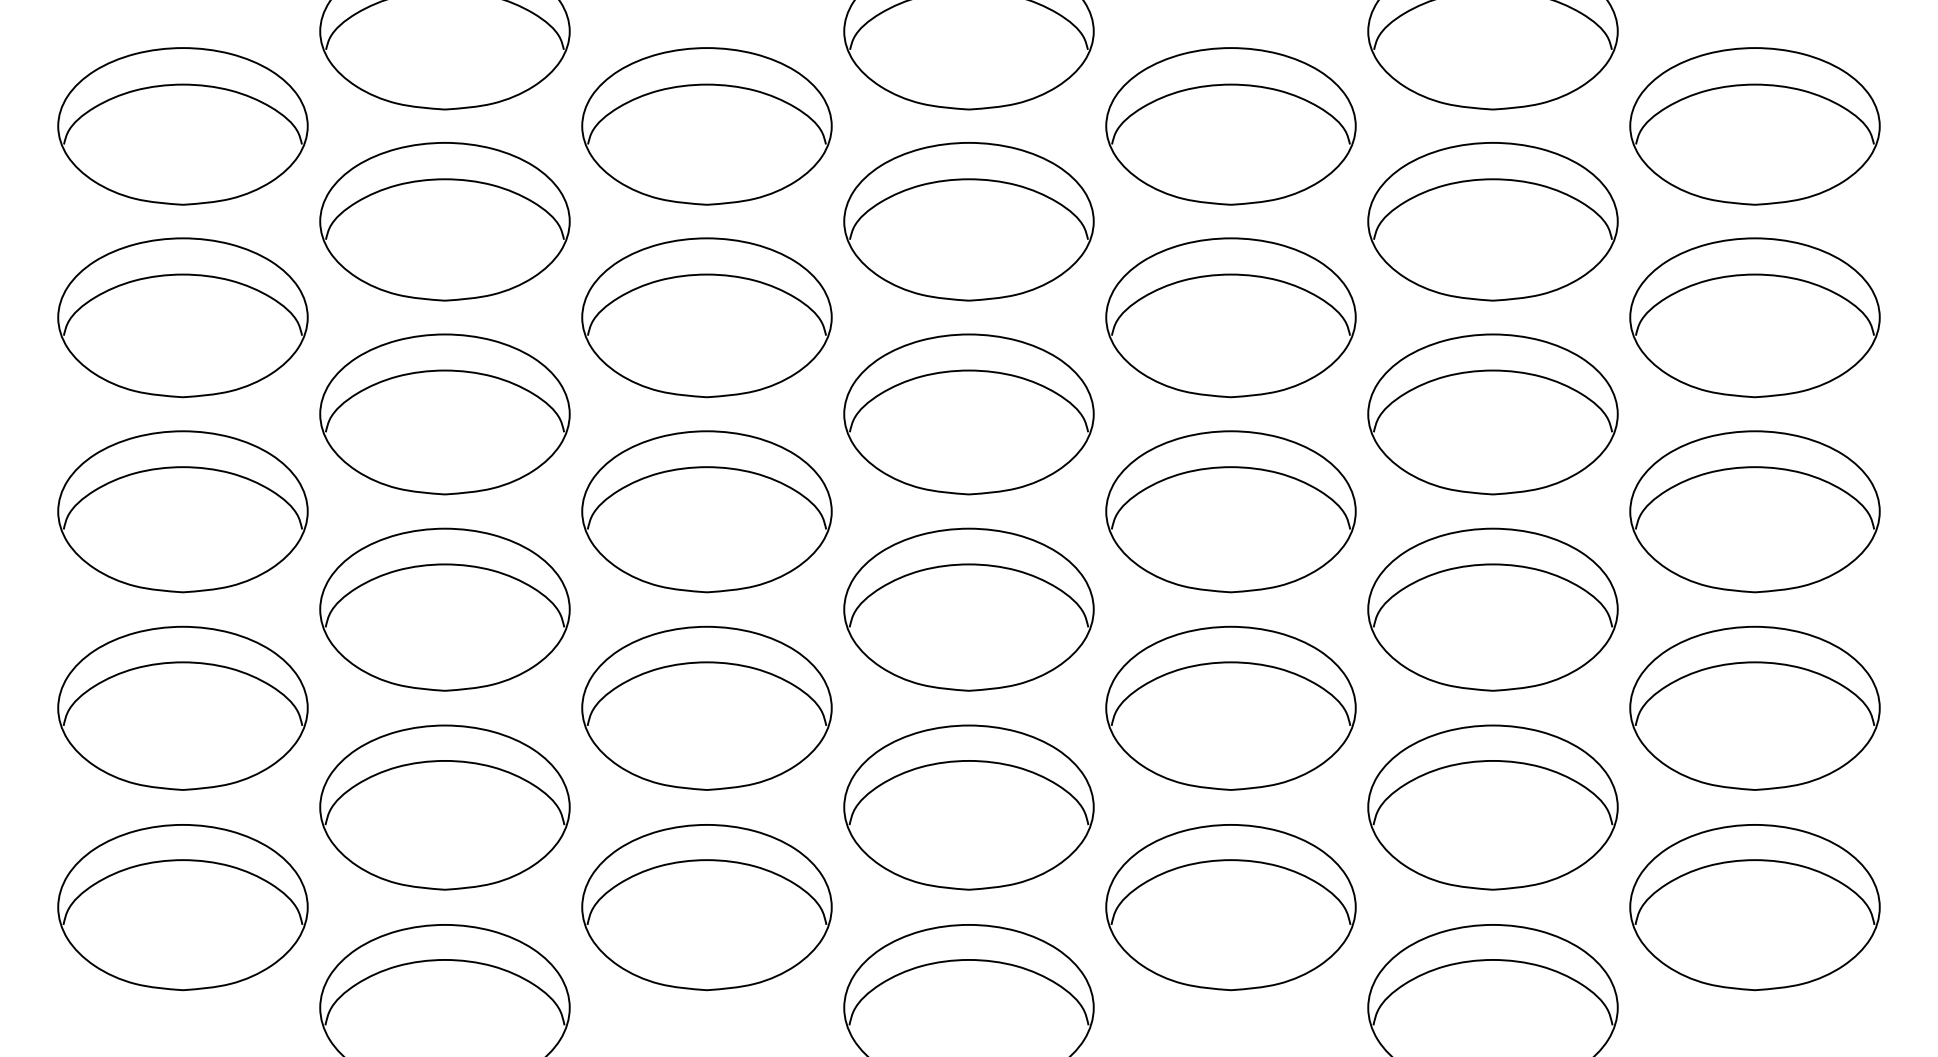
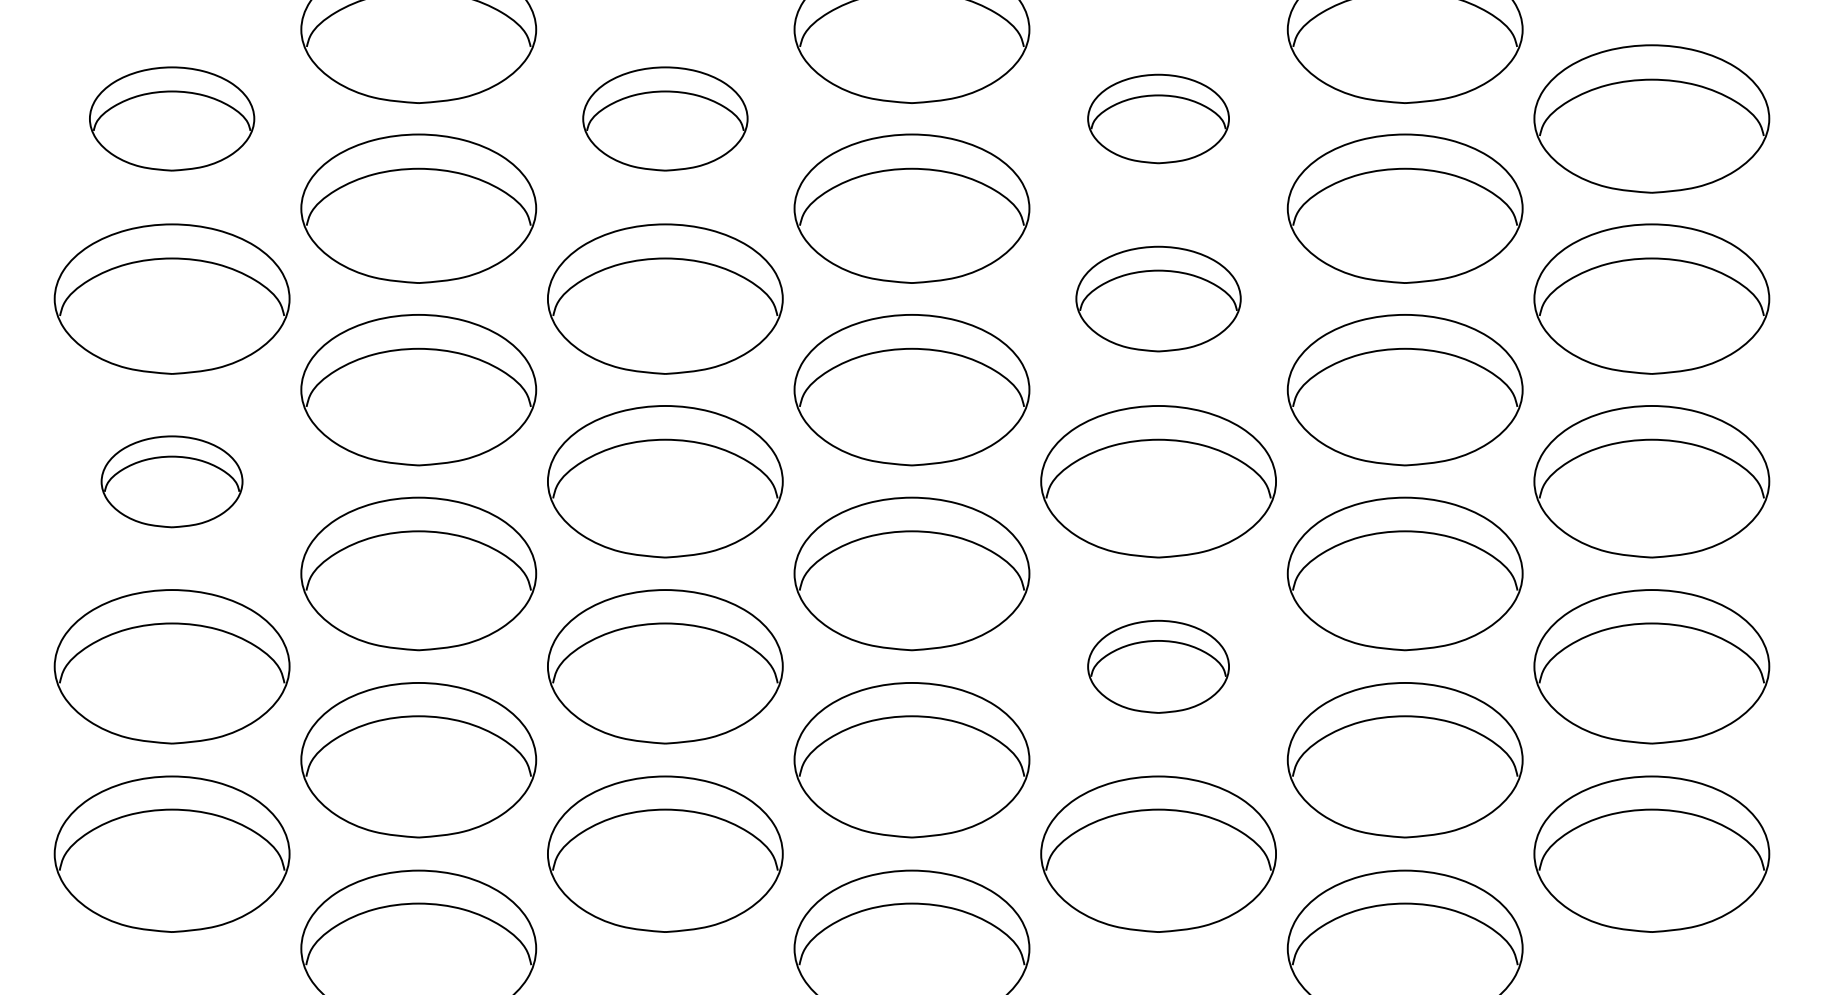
part: (182, 125) -> (171, 118), size x0.7
part: (707, 125) -> (665, 118), size x0.7
part: (1230, 125) -> (1158, 118), size x0.6
part: (1230, 317) -> (1158, 298), size x0.7
part: (182, 511) -> (171, 481), size x0.6
part: (1230, 708) -> (1158, 666), size x0.6

